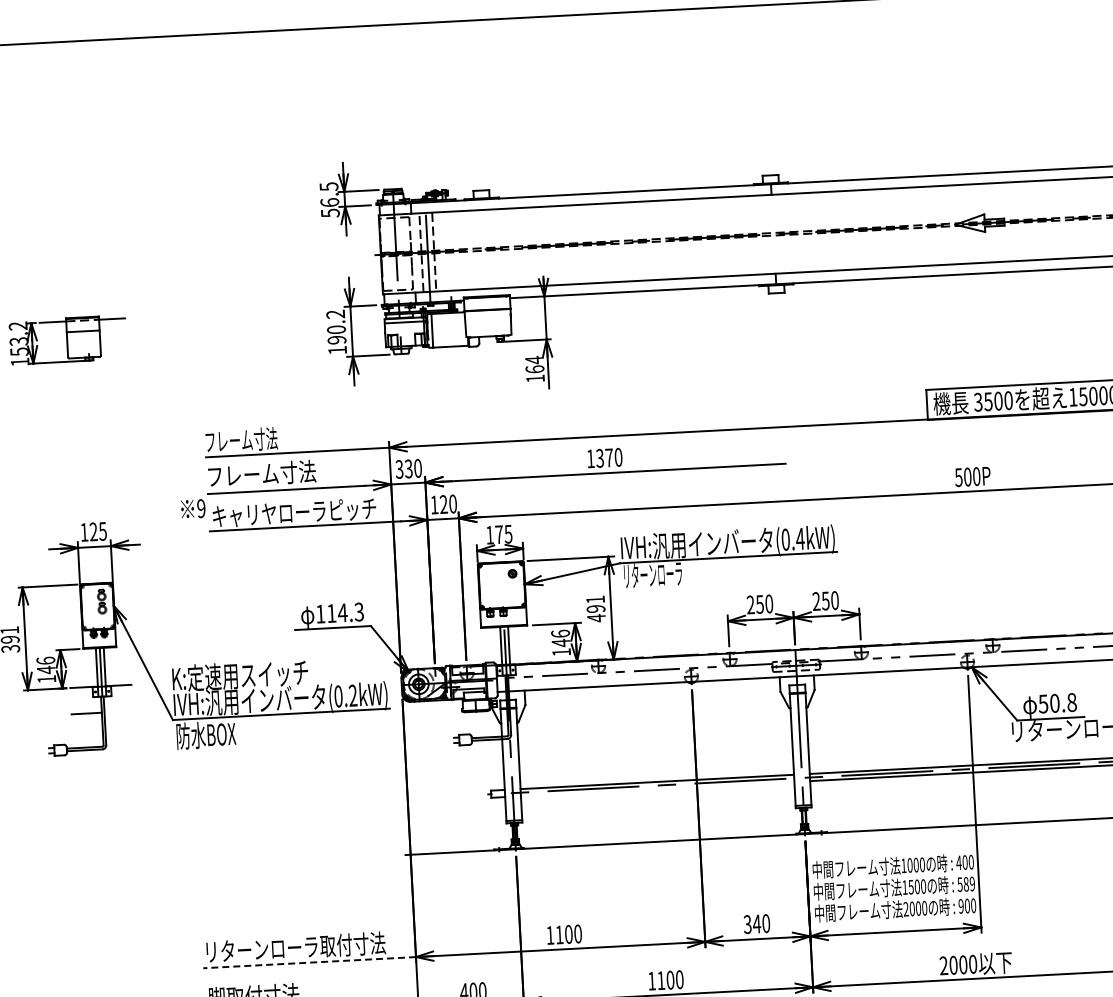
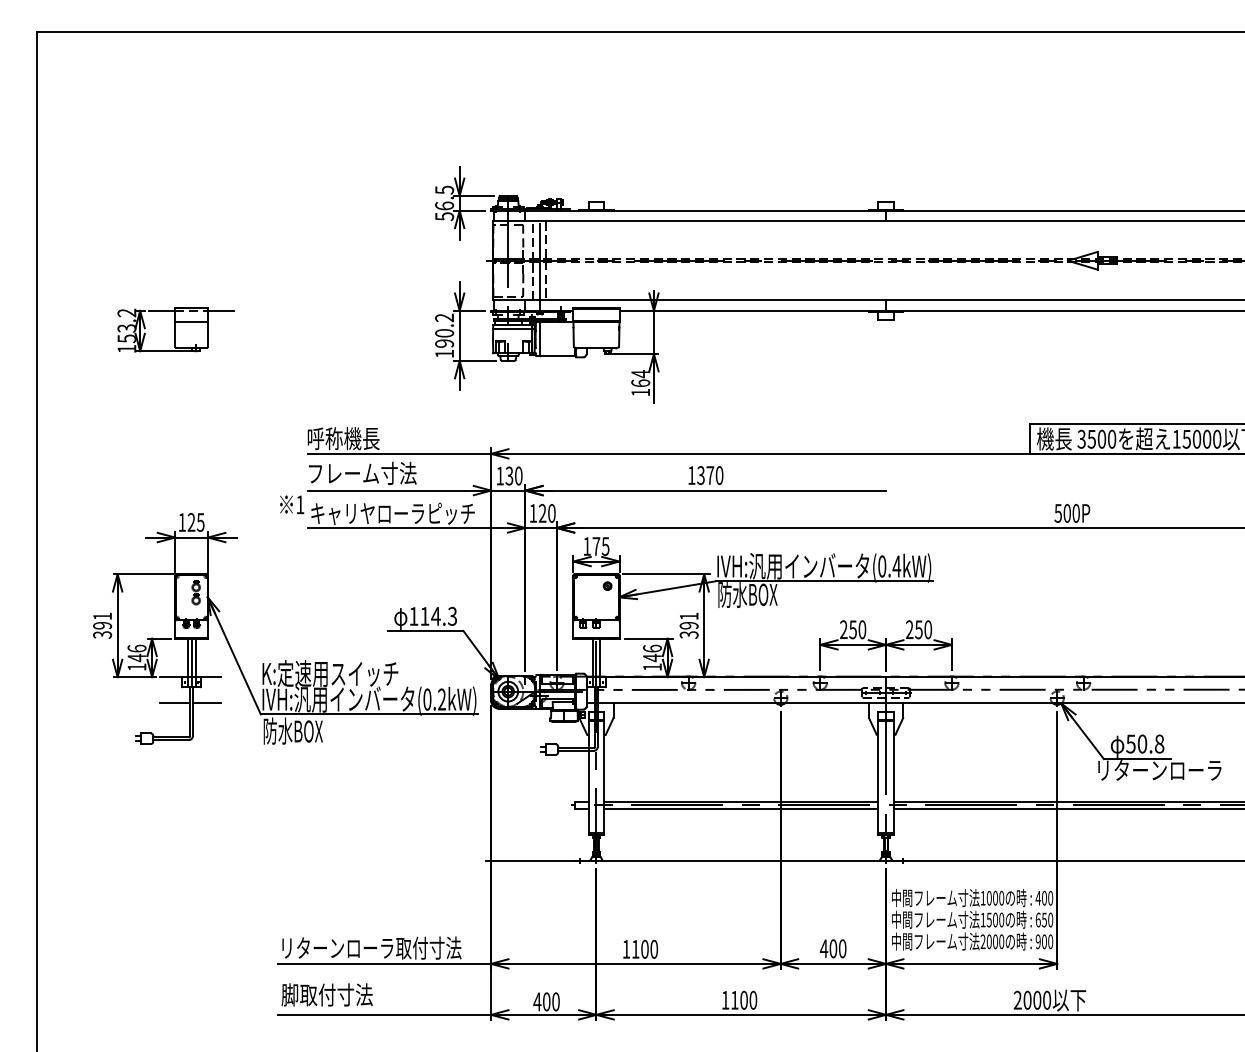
text: (241, 440) -> (343, 438), フレーム寸法 -> 呼称機長
text: (398, 468) -> (499, 475), 330 -> 130
text: (201, 508) -> (300, 504), 9 -> 1
text: (652, 574) -> (747, 594), リターンローラ -> 防水BOX
text: (595, 617) -> (688, 634), 491 -> 391
line: (118, 711) -> (206, 703), added
line: (657, 788) -> (741, 808), added
text: (966, 883) -> (1044, 919), 589 -> 650
text: (752, 924) -> (828, 948), 340 -> 400
line: (309, 962) -> (384, 963), dashed -> solid

